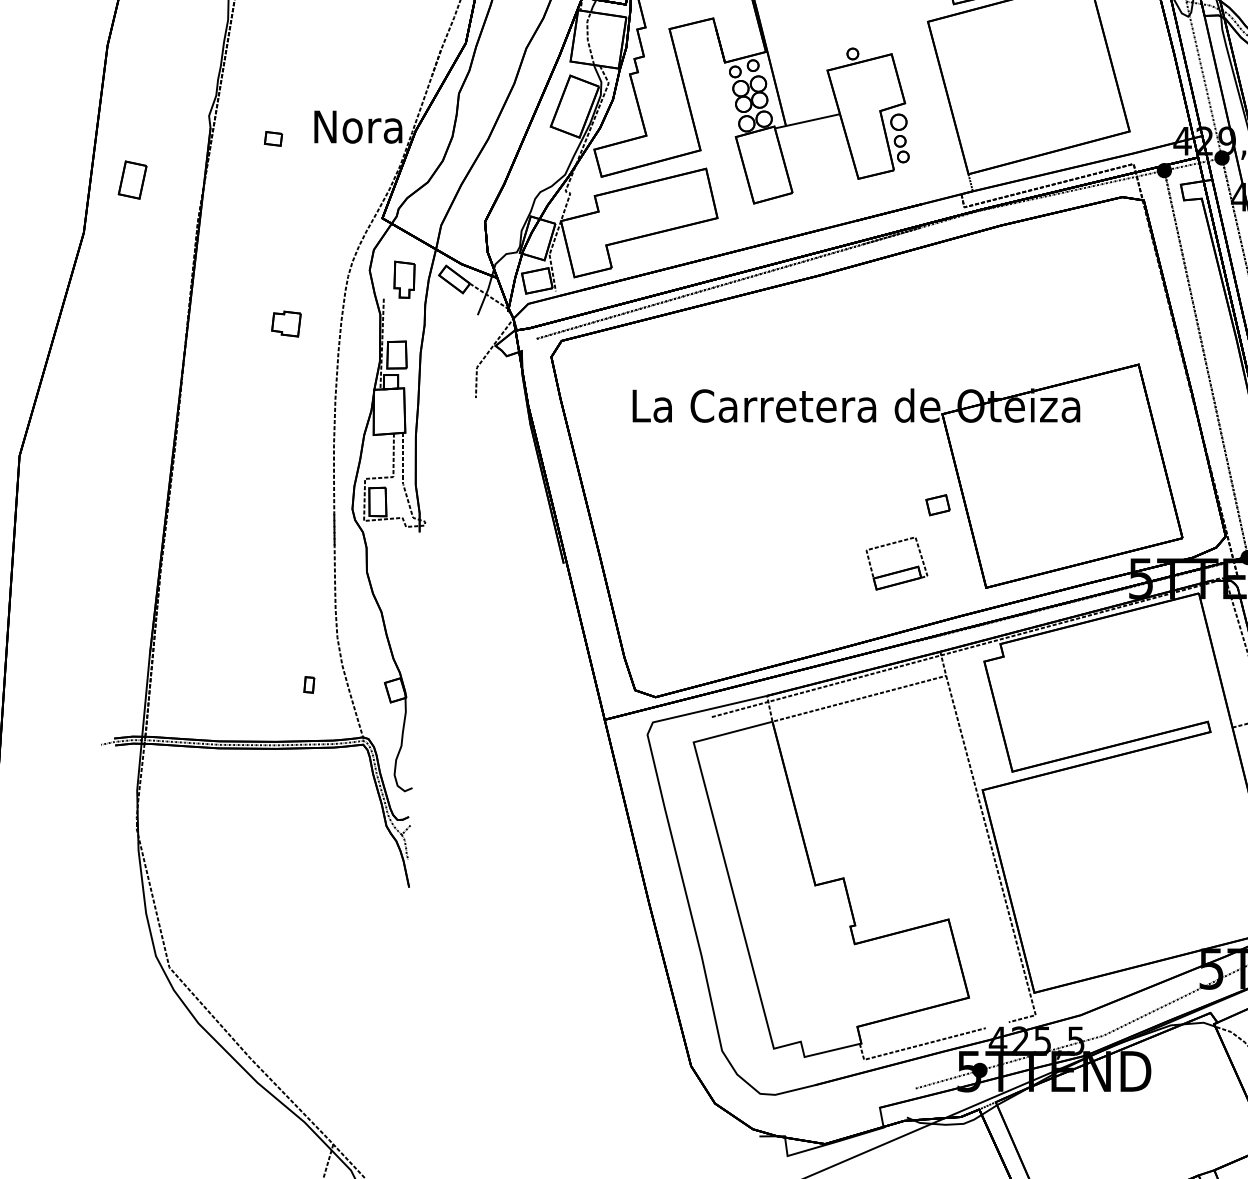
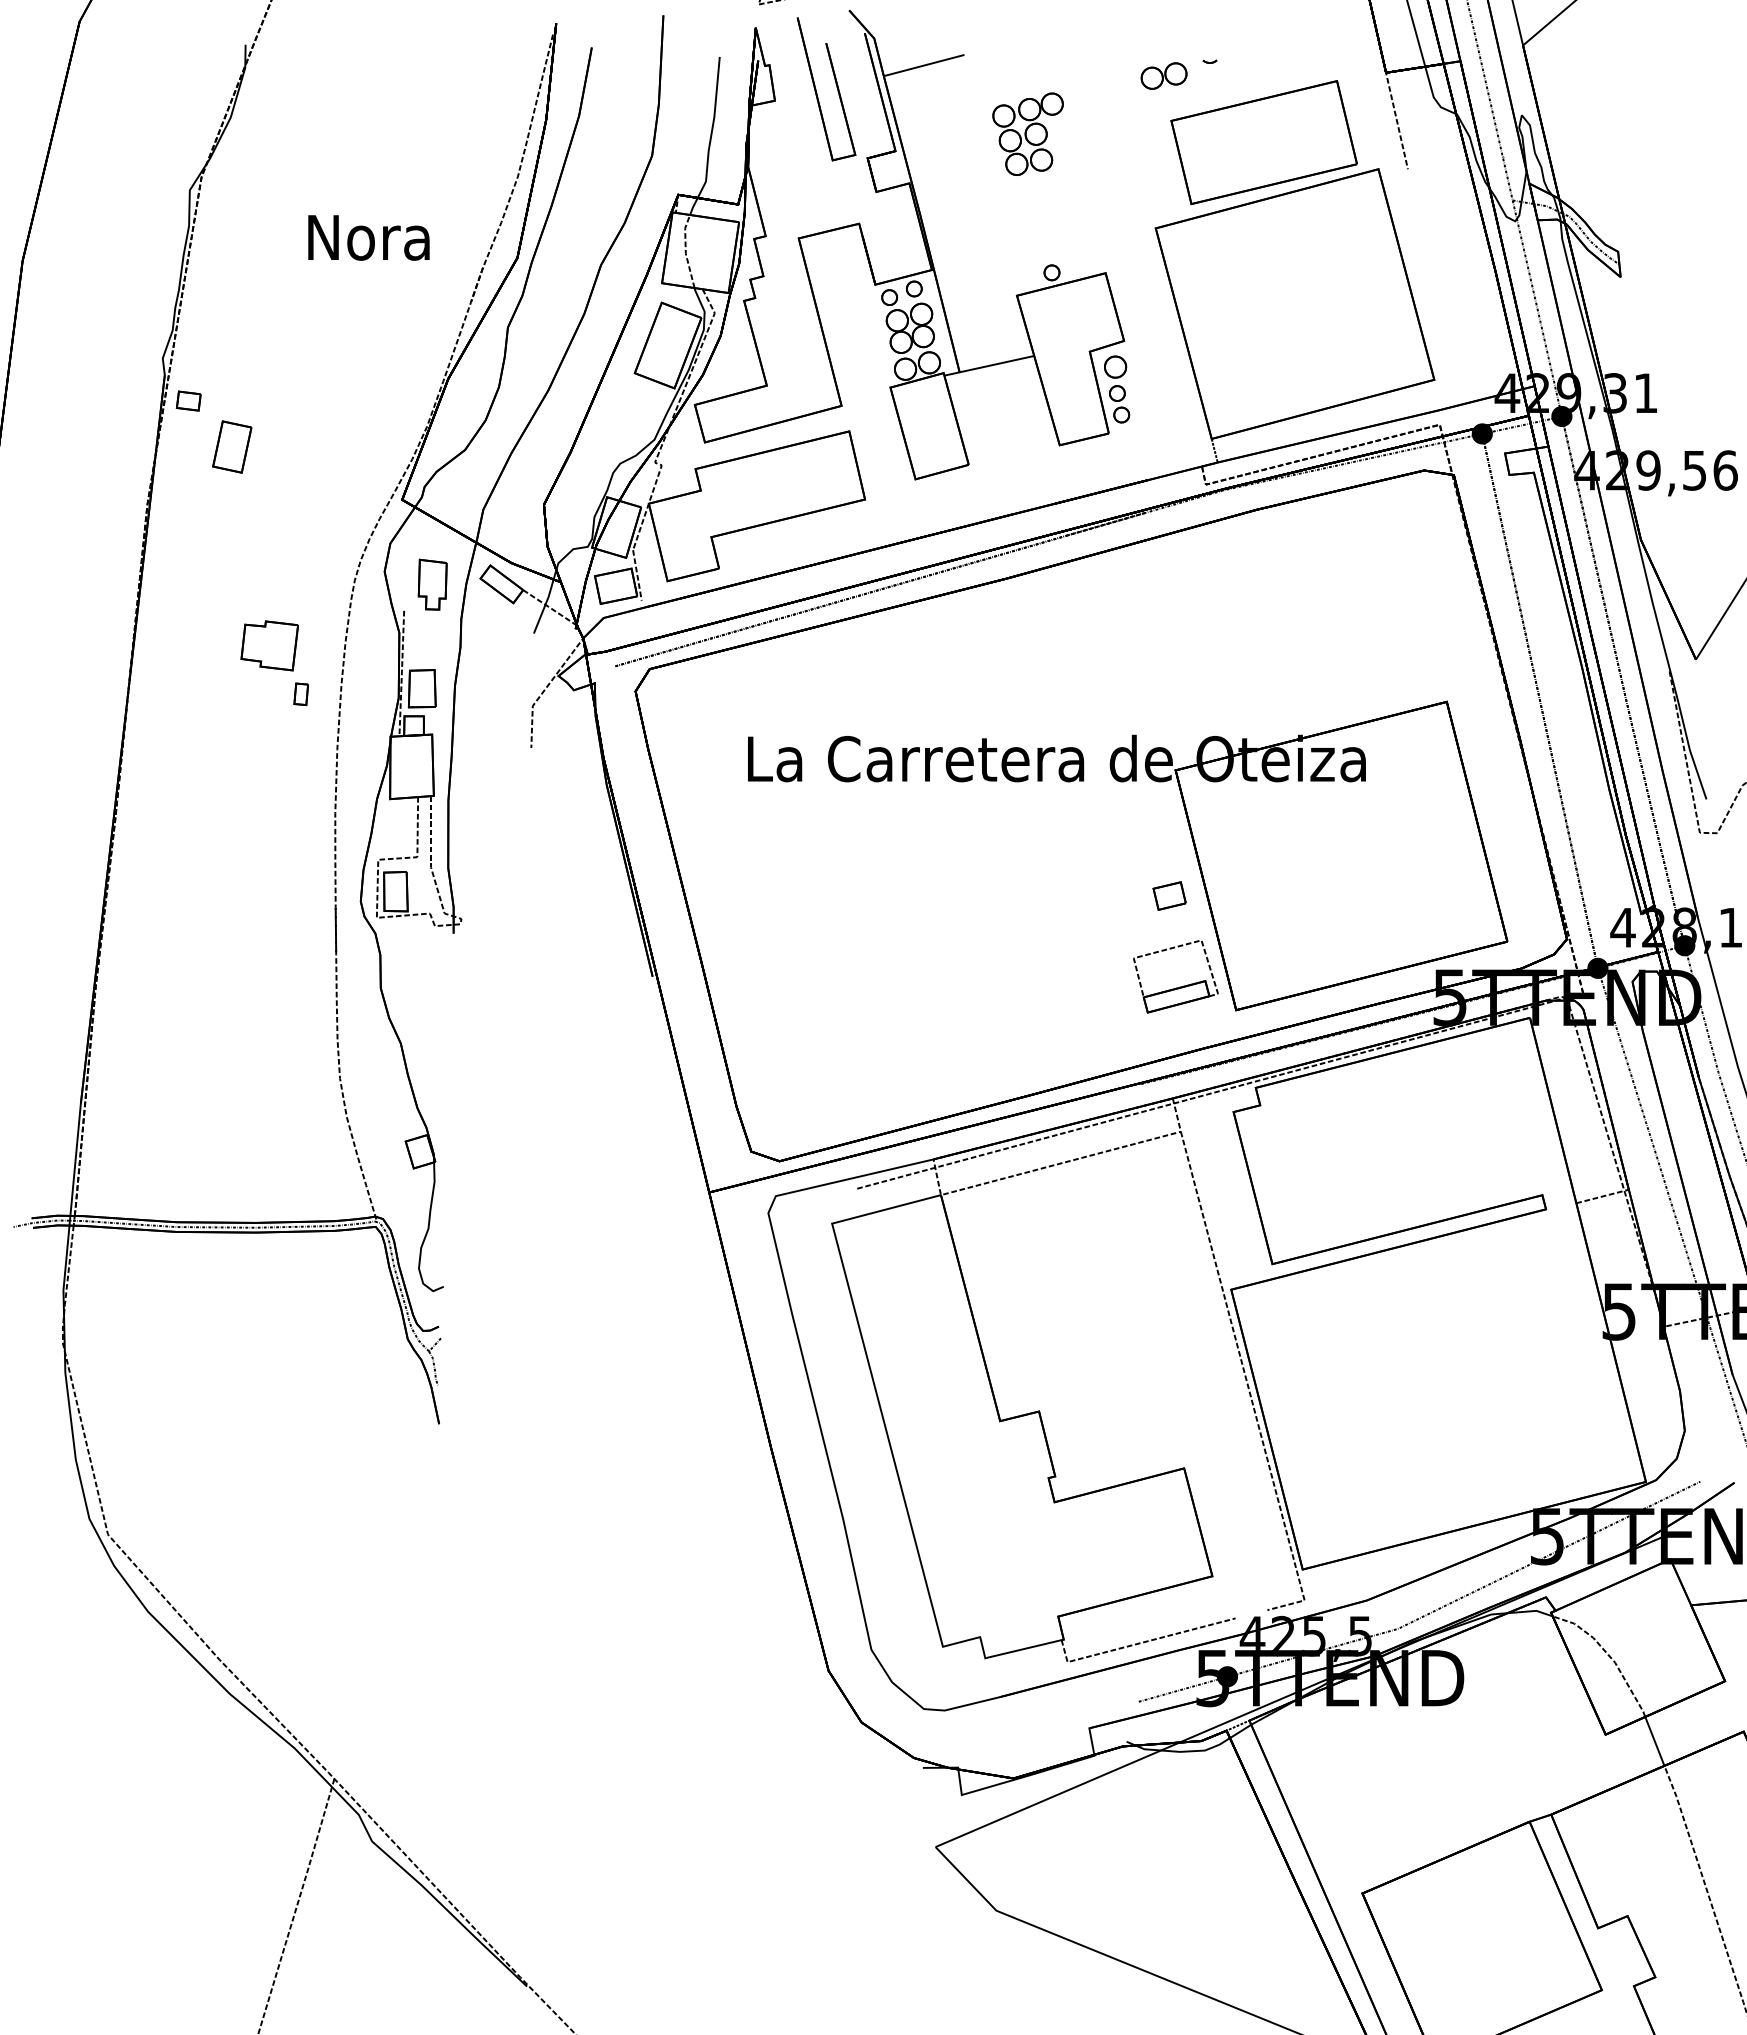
text: (358, 126) -> (368, 237), moved
part: (273, 138) -> (188, 400), moved
part: (132, 179) -> (232, 446), moved
part: (286, 323) -> (269, 645), size x1.43
part: (897, 571) -> (1176, 987), moved
part: (308, 685) -> (300, 694), moved

